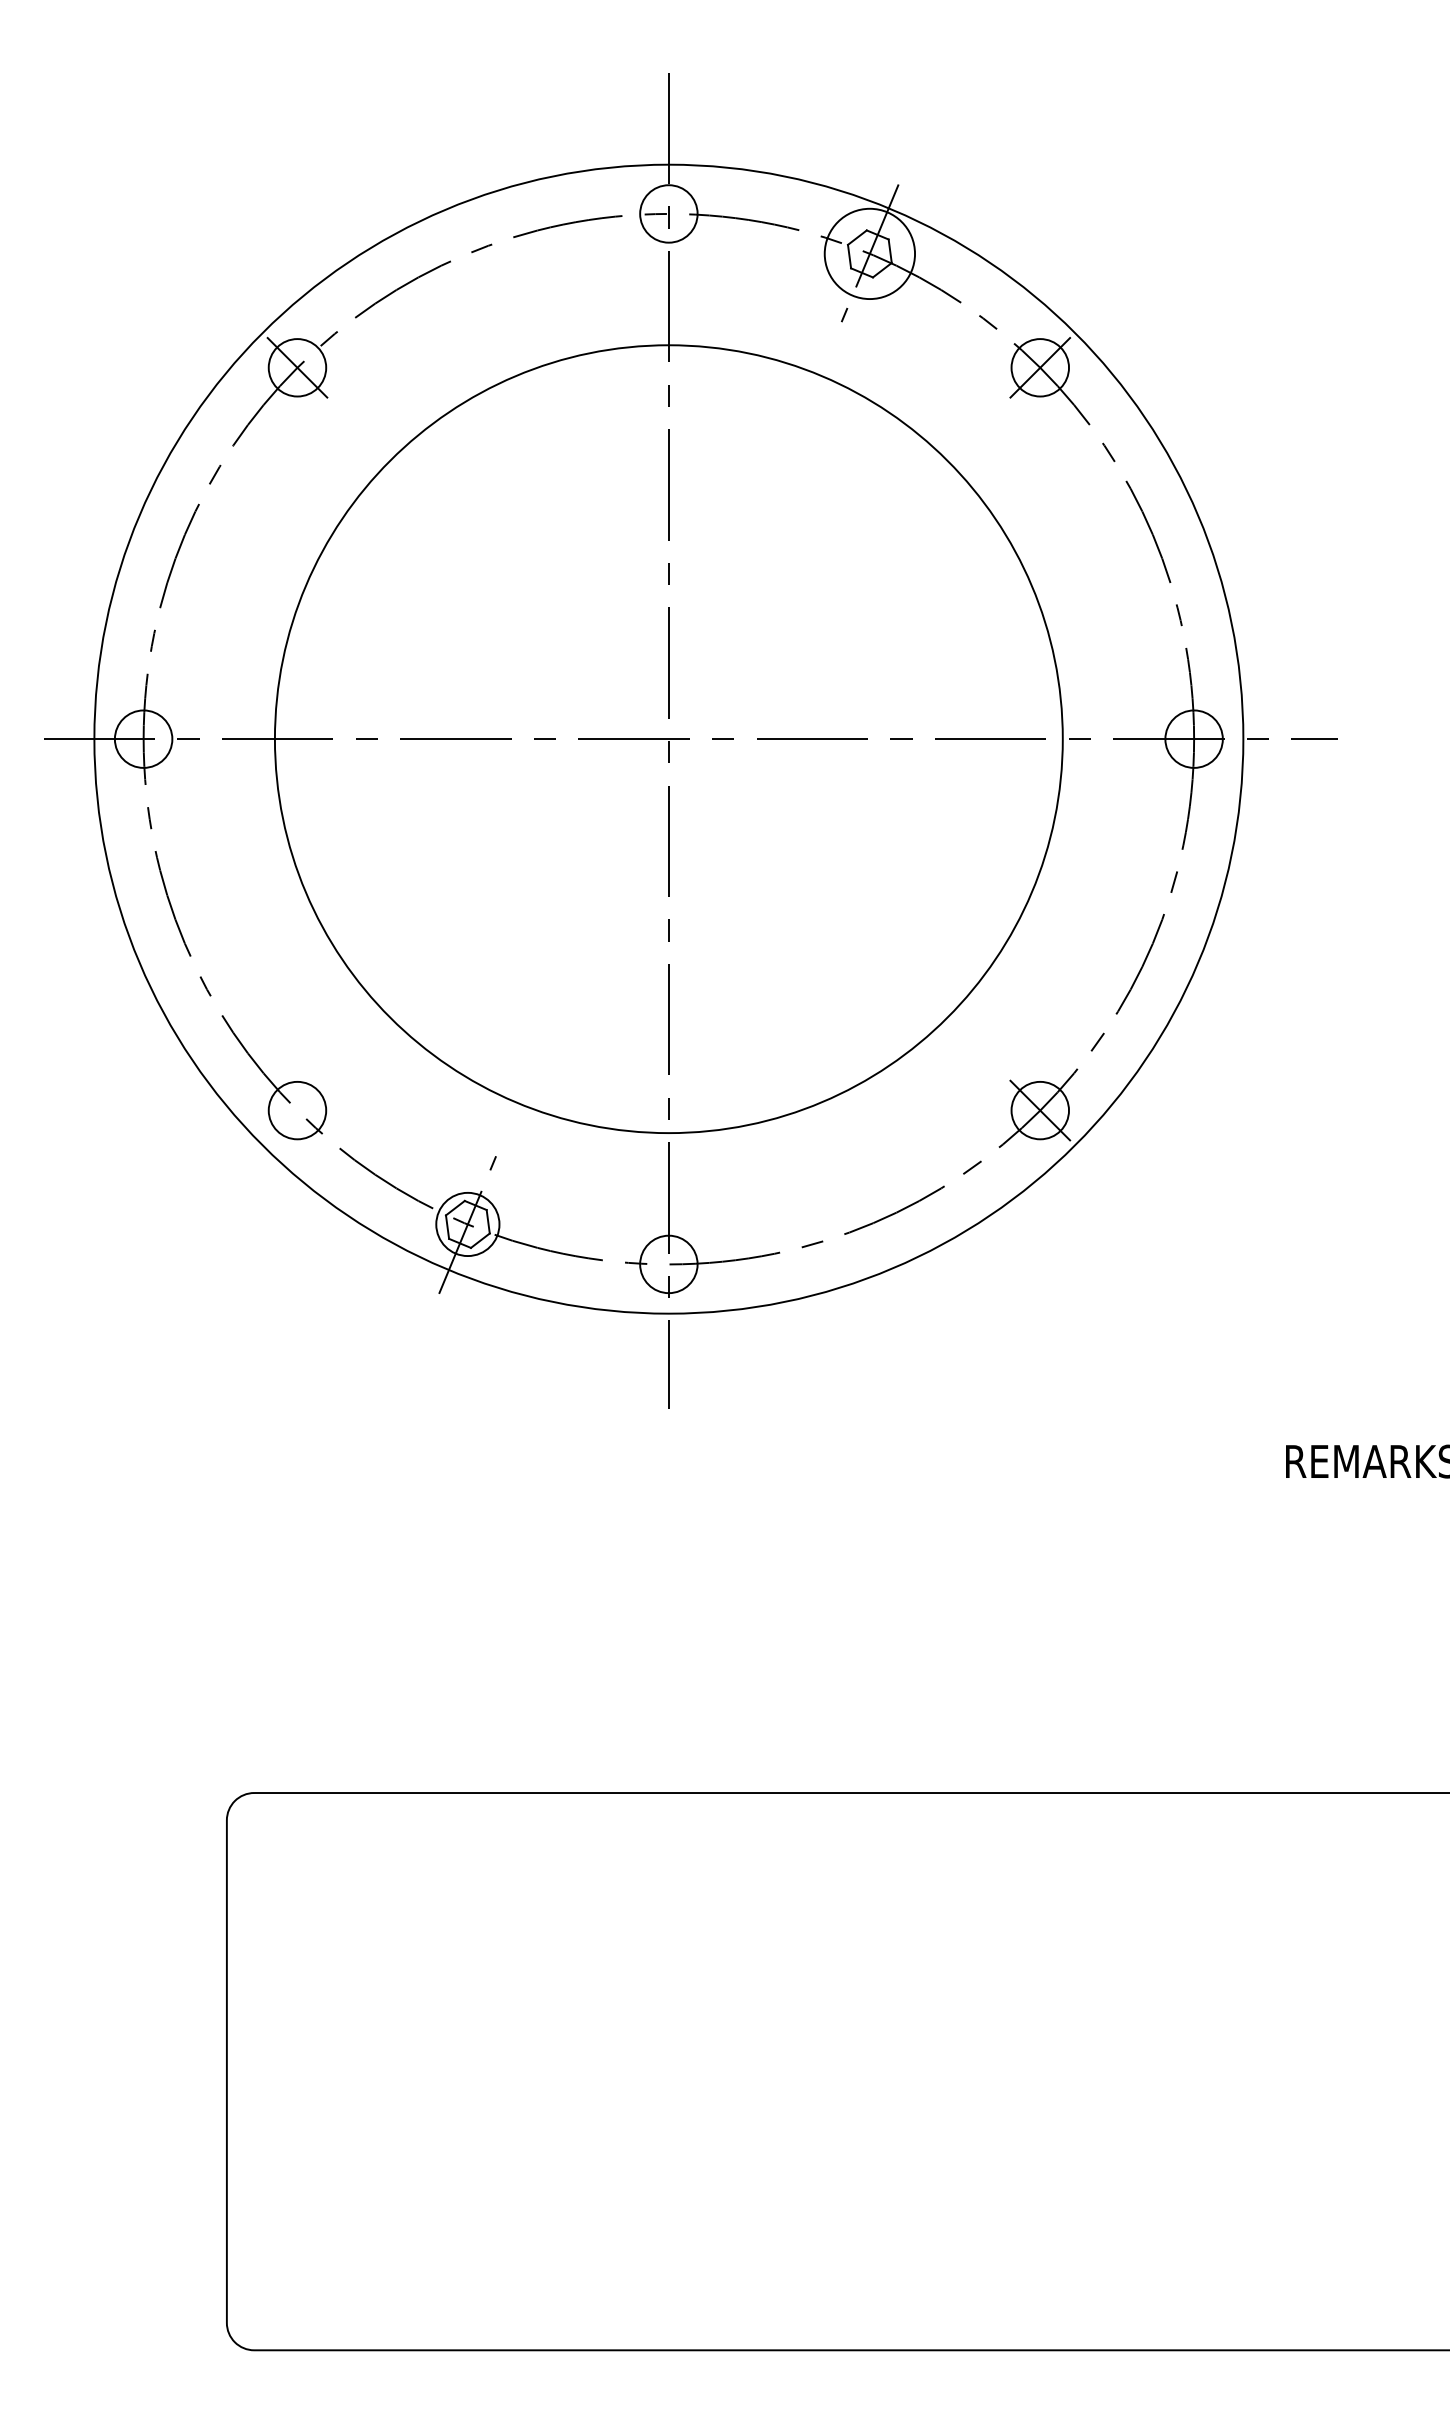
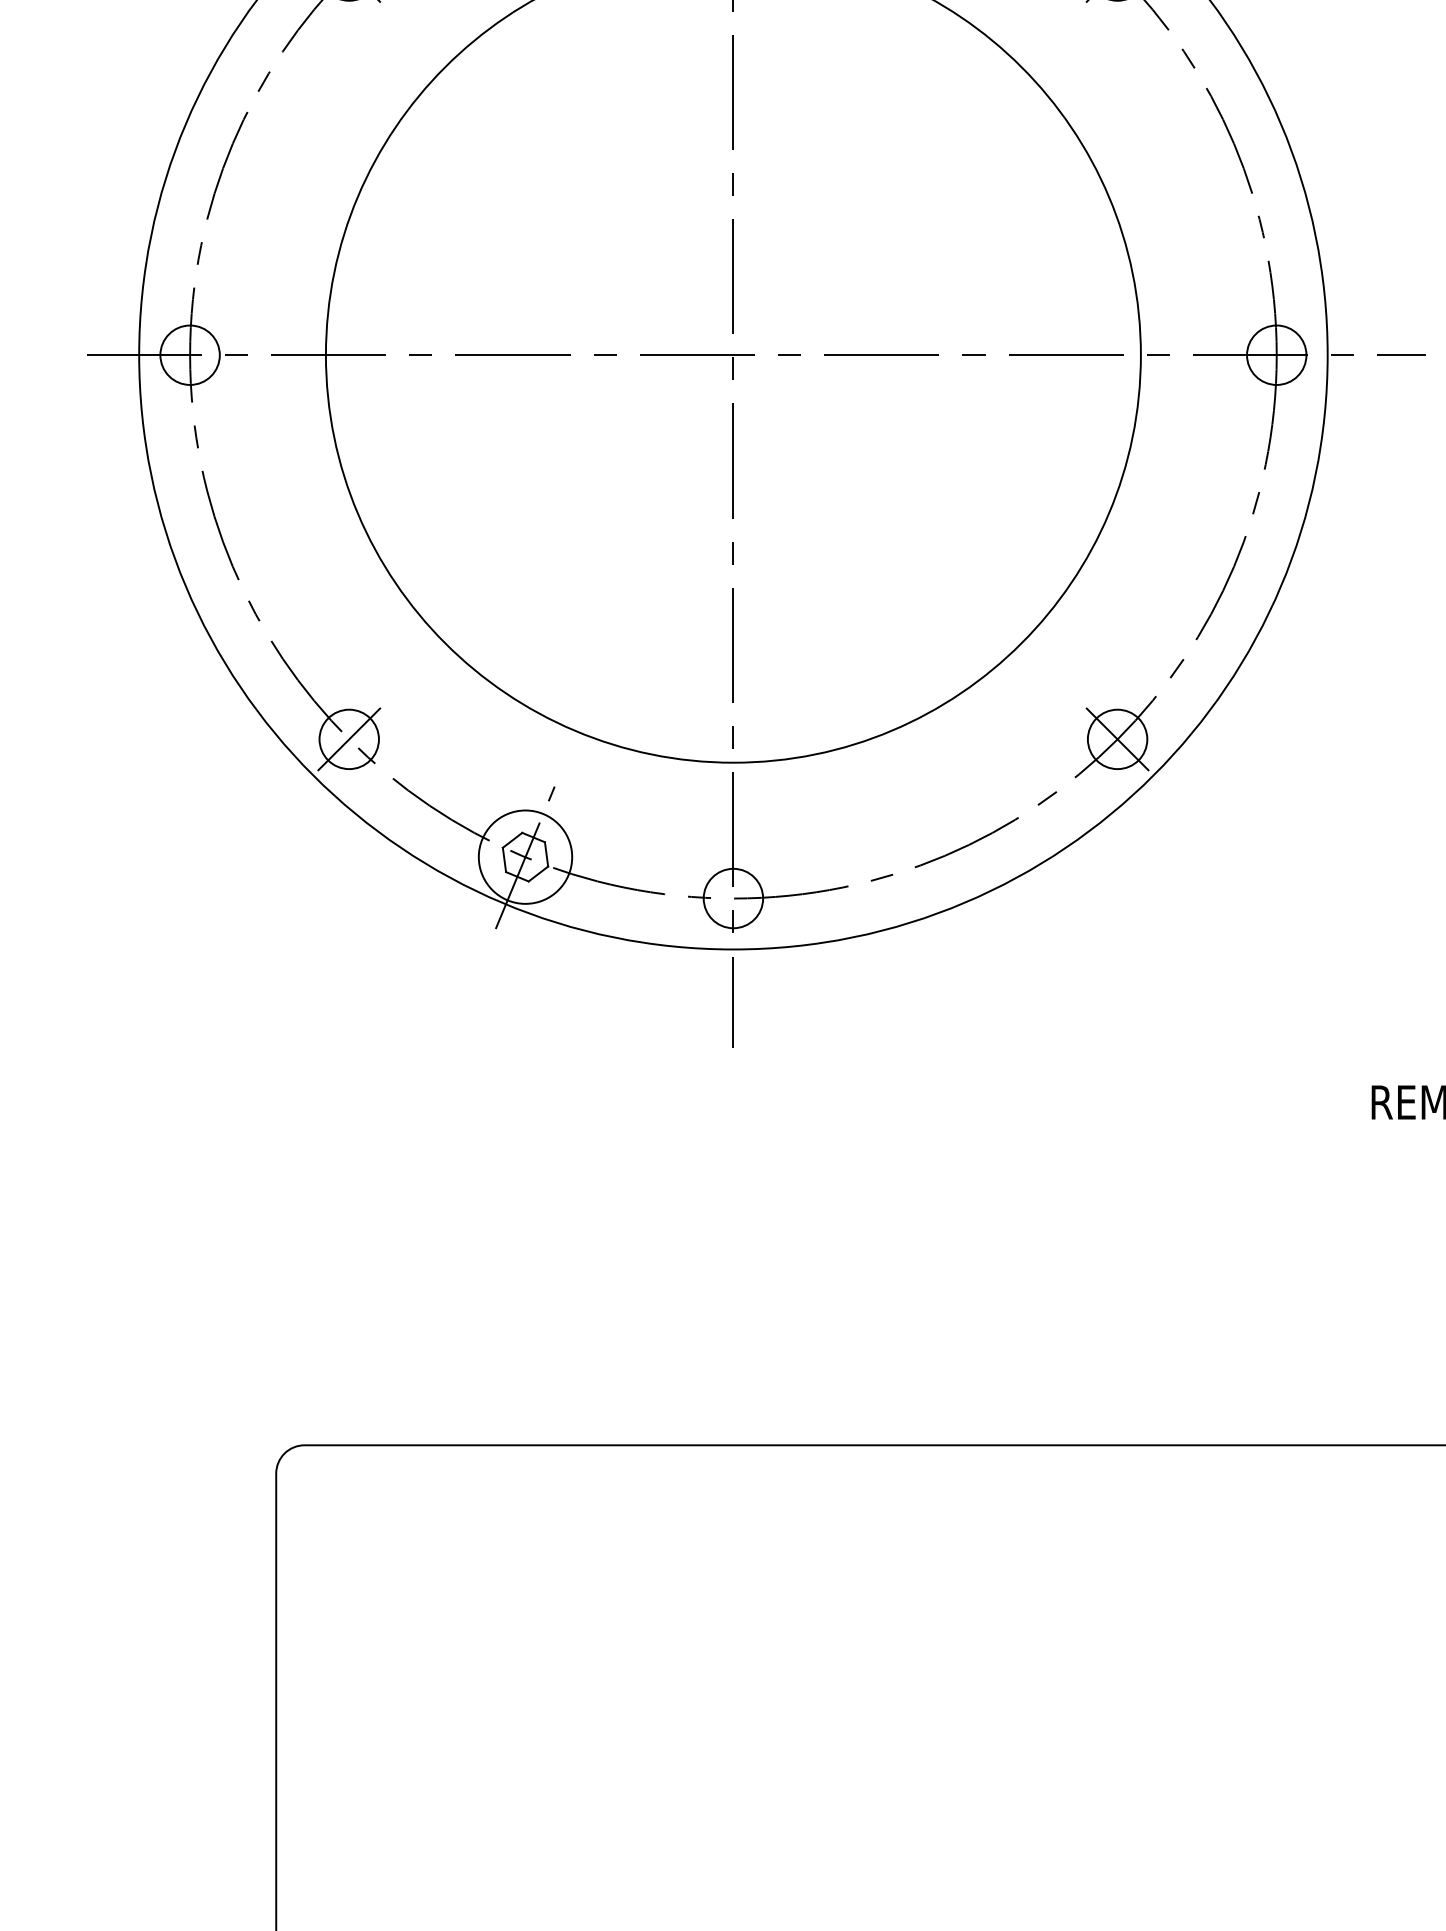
line: (297, 1110) -> (349, 739), added
circle: (467, 1224) -> (525, 857), size x1.43

